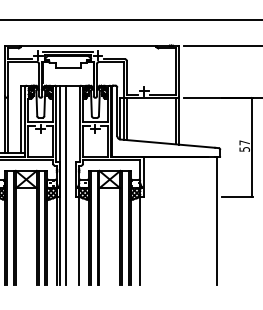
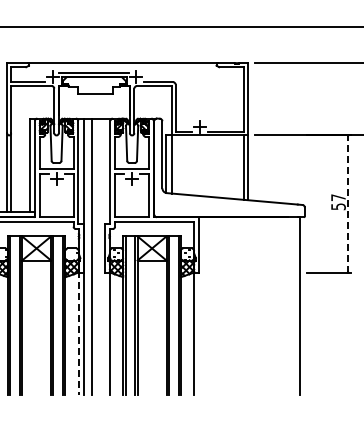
line: (126, 118) -> (175, 164), removed
line: (251, 147) -> (348, 203), solid -> dashed
line: (56, 240) -> (78, 332), solid -> dashed

